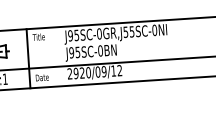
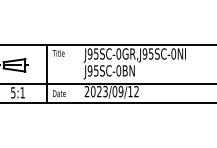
text: (125, 31) -> (144, 53), J95SC-0GR,J55SC-0NI -> J95SC-0GR,J95SC-0NI
text: (81, 73) -> (98, 91), 2920/09/12 -> 2023/09/12

